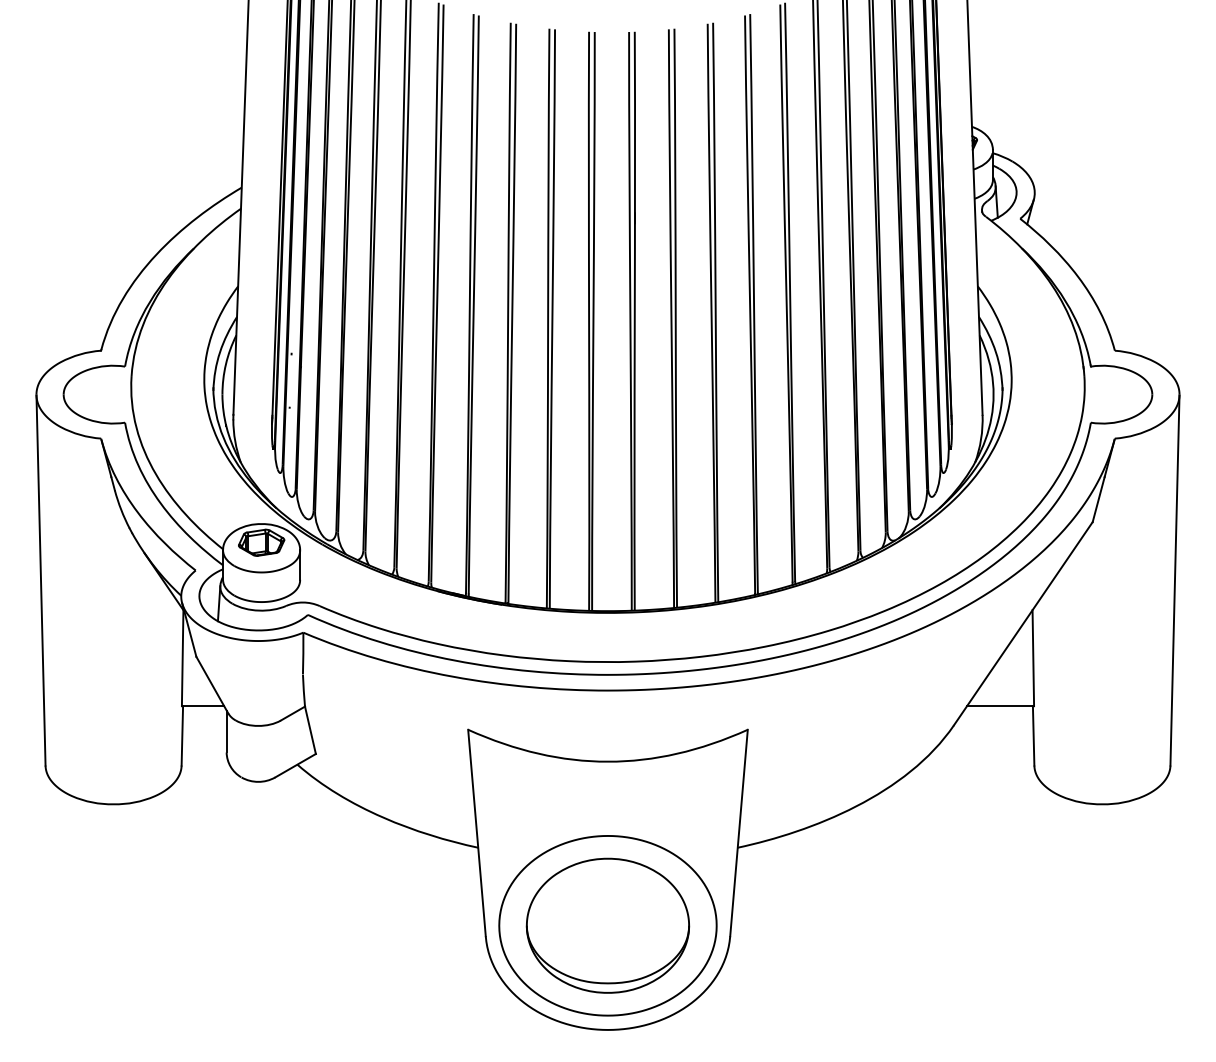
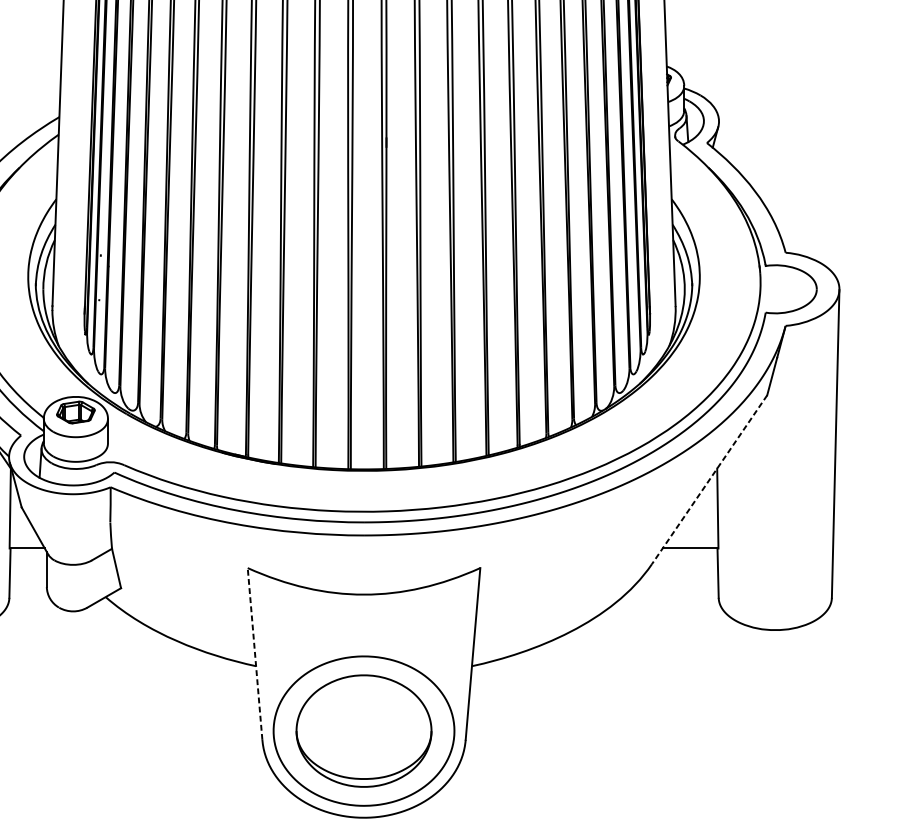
line: (1023, 623) -> (709, 479), solid -> dashed
line: (476, 833) -> (254, 654), solid -> dashed

